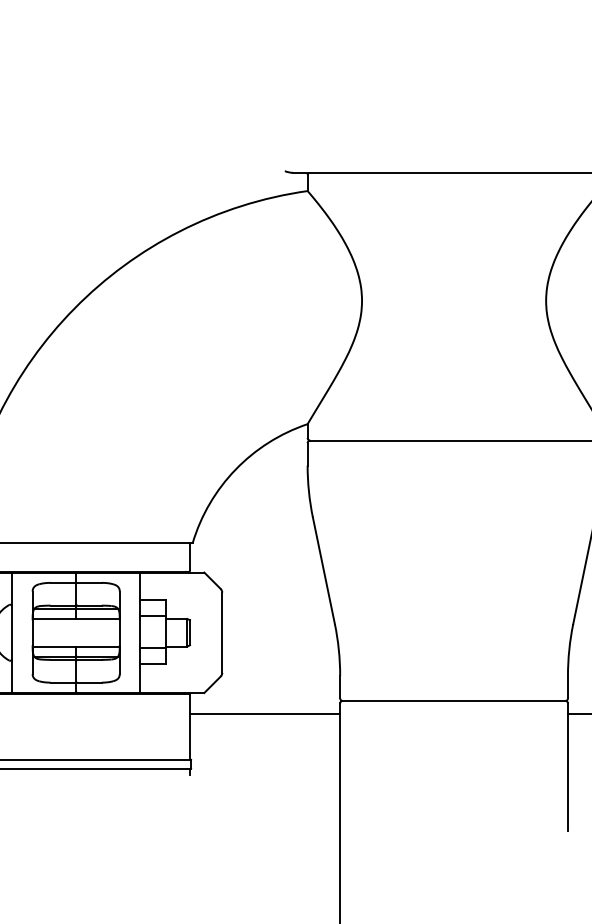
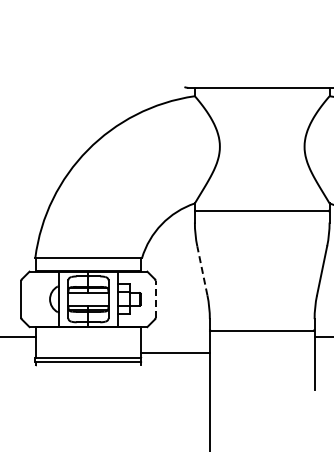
line: (324, 569) -> (202, 270), solid -> dashed
line: (221, 630) -> (155, 298), solid -> dashed
line: (263, 713) -> (174, 352), moved

